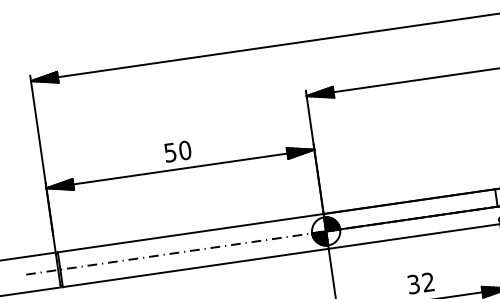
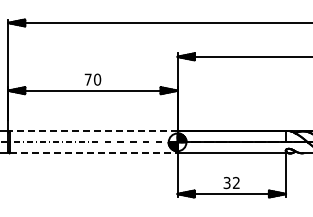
text: (169, 152) -> (87, 79), 50 -> 70
line: (190, 233) -> (93, 131), solid -> dashed
line: (197, 267) -> (94, 153), solid -> dashed

